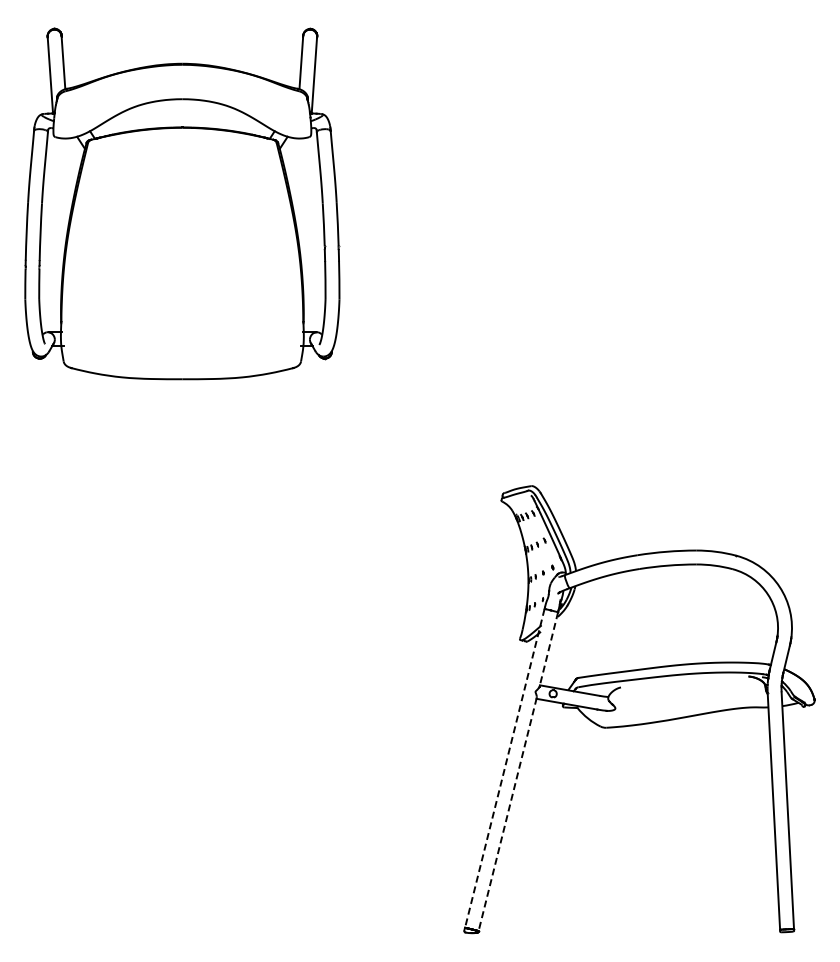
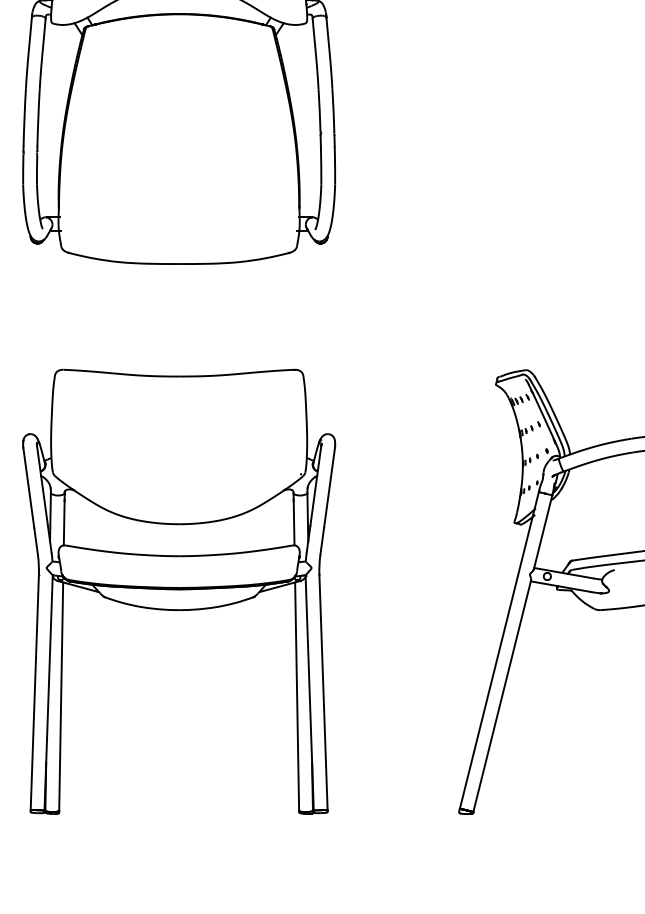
line: (548, 649) -> (542, 532), dashed -> solid
part: (182, 708) -> (179, 590), added
line: (504, 768) -> (499, 650), dashed -> solid
line: (507, 814) -> (502, 696), dashed -> solid

